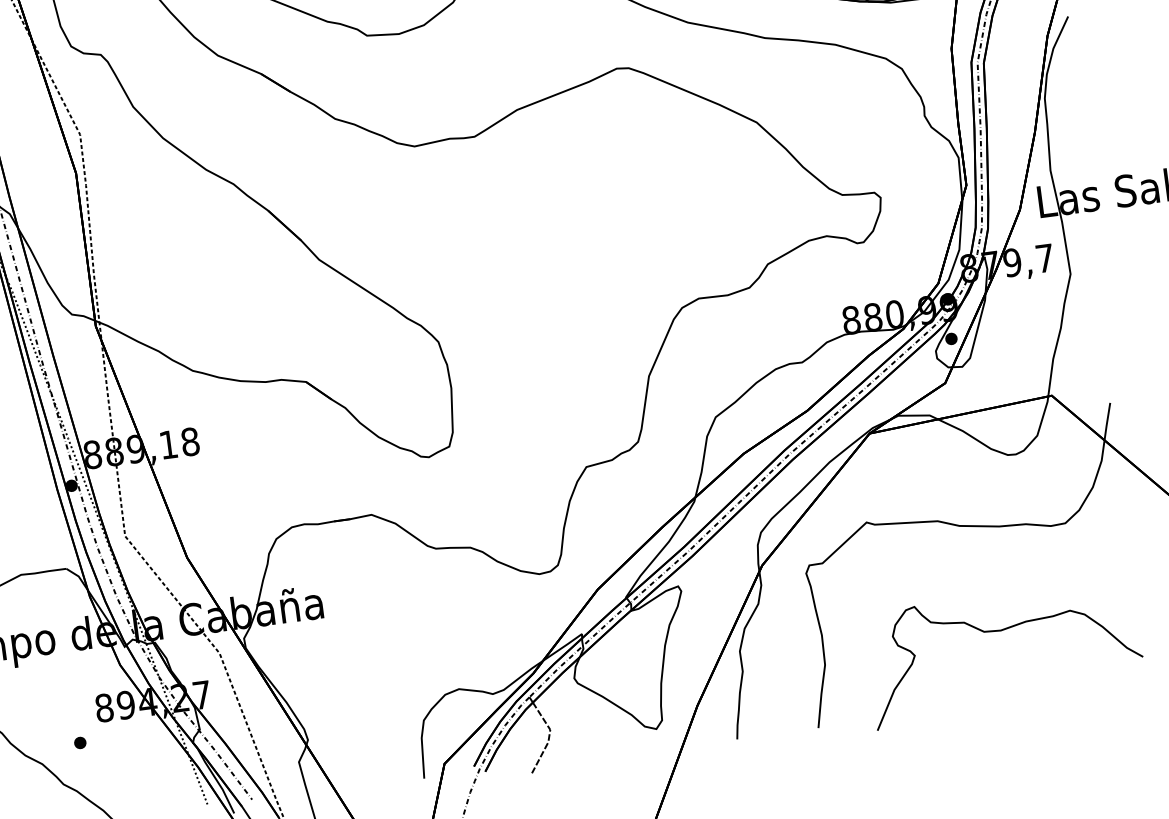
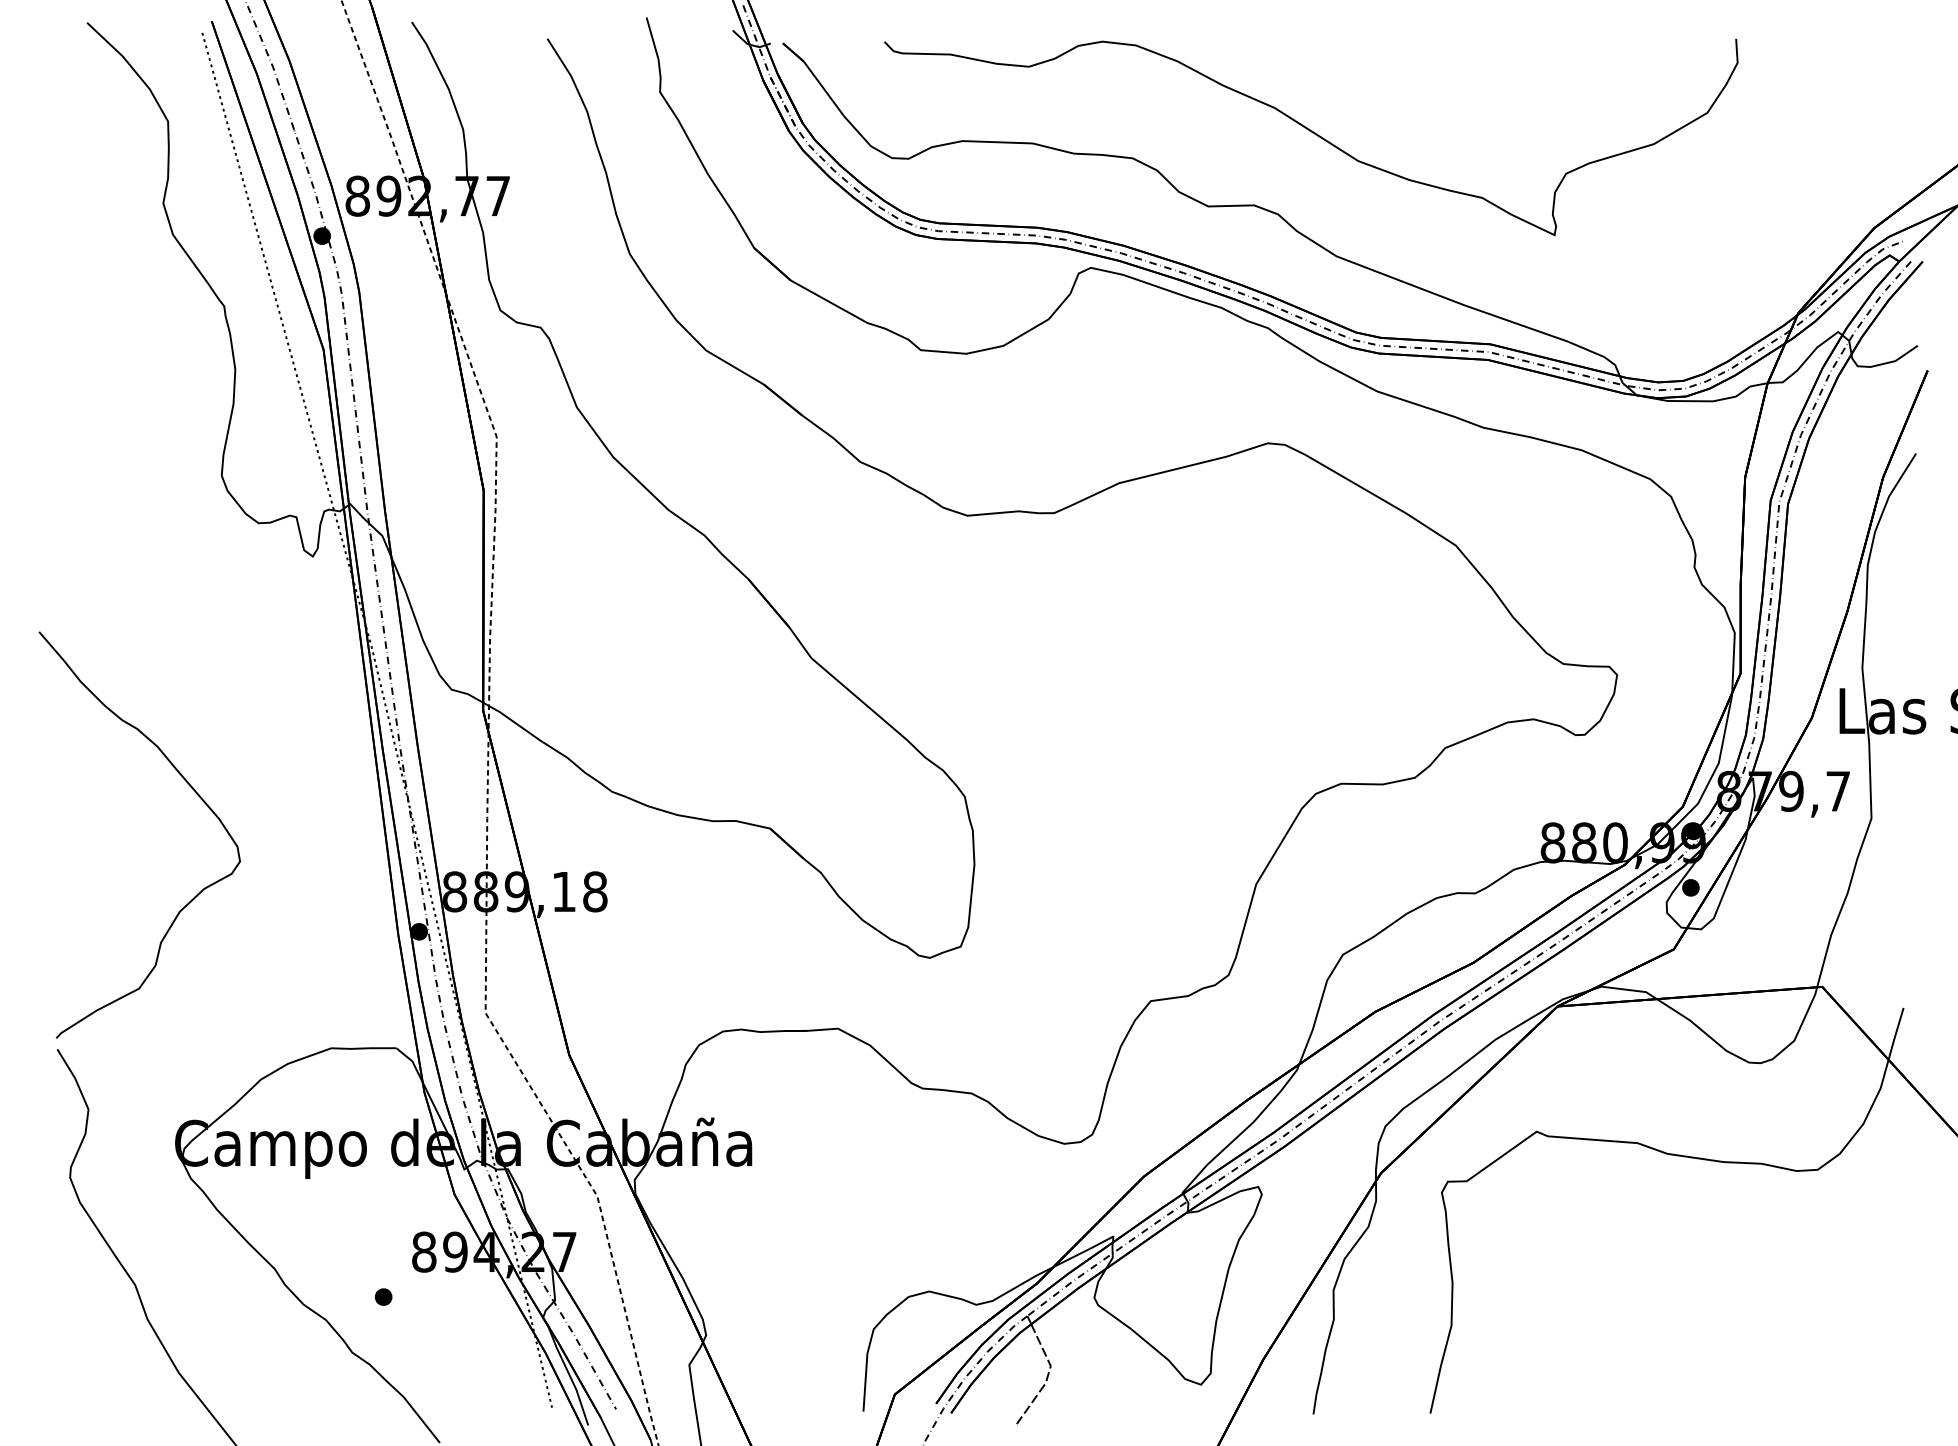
curve: (1001, 631) -> (1707, 1310), removed

